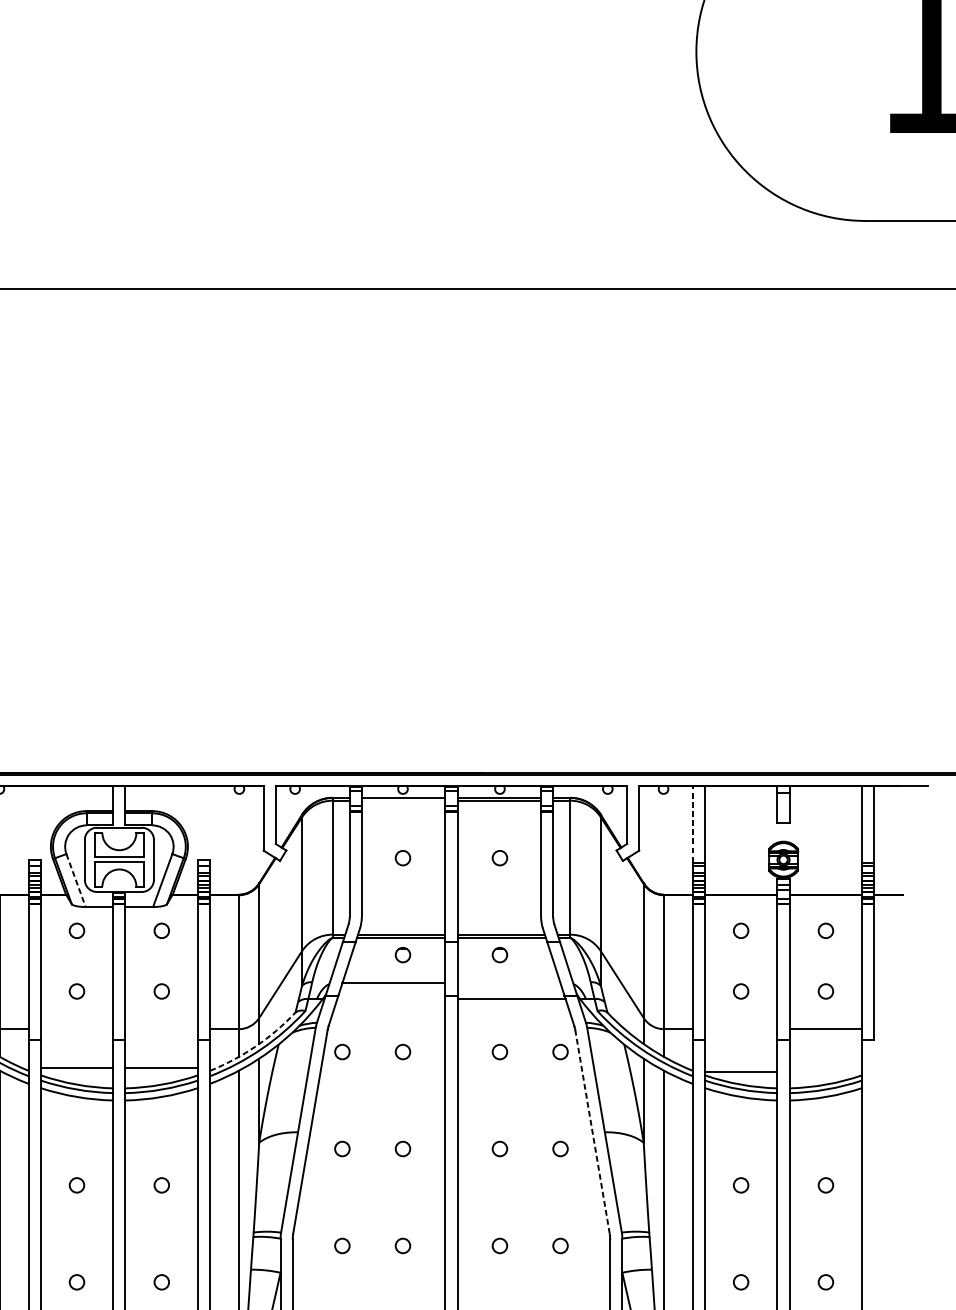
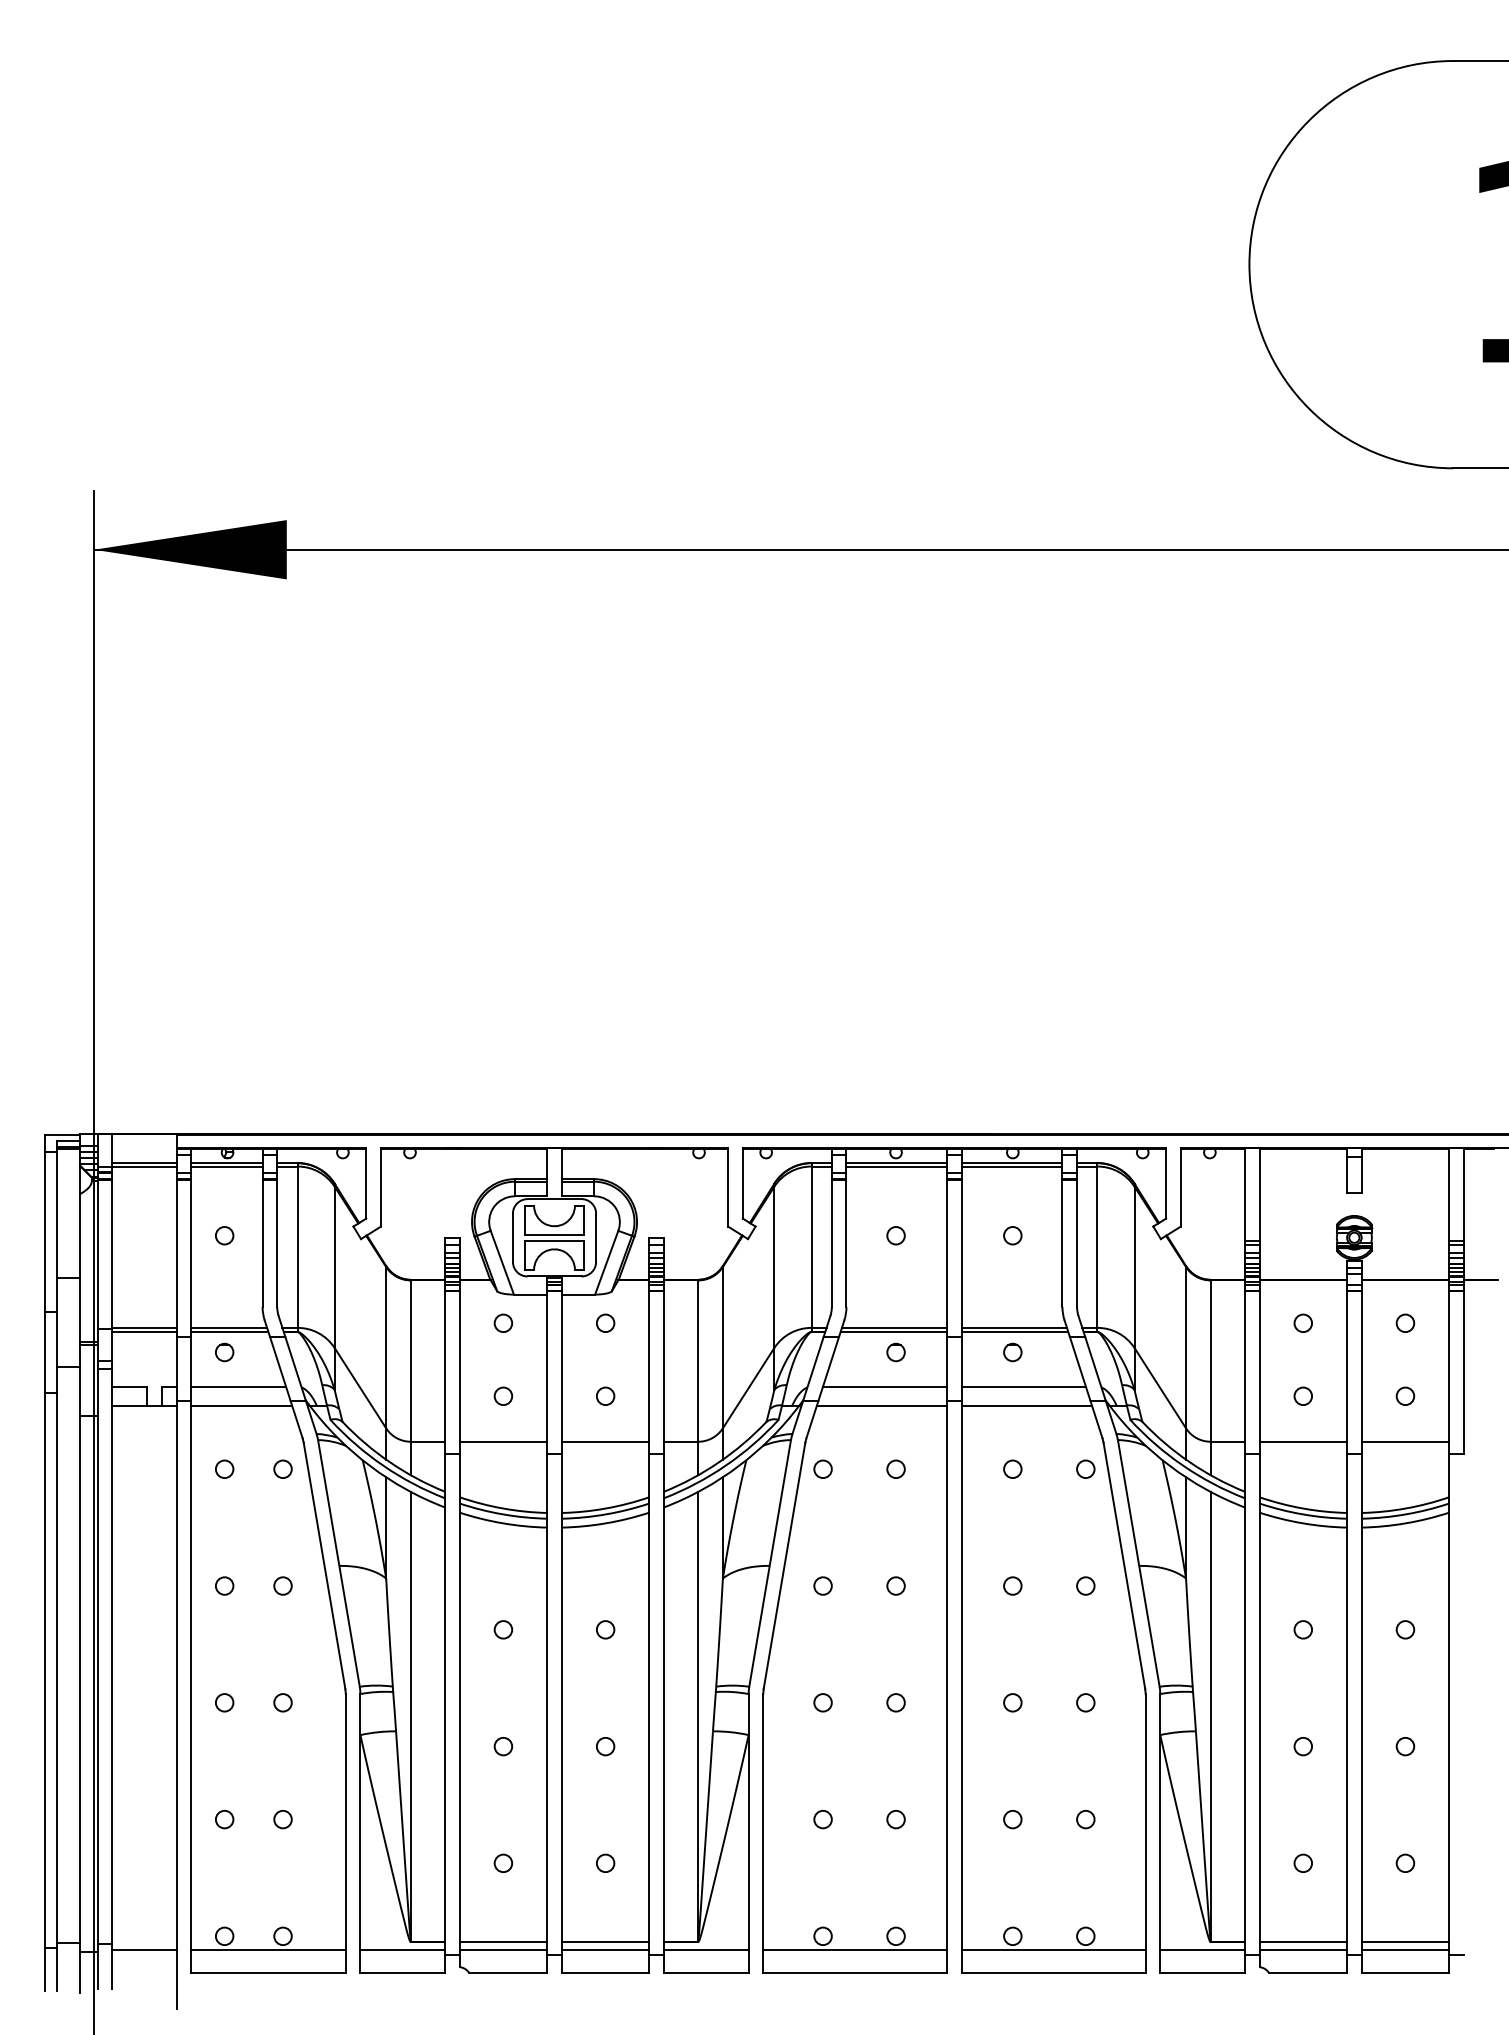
line: (403, 800) -> (896, 1166), added
line: (692, 823) -> (1244, 1194), dashed -> solid
line: (76, 880) -> (502, 1262), dashed -> solid
line: (508, 983) -> (1023, 1386), added
line: (390, 999) -> (881, 1405), added
arc: (255, 1046) -> (718, 1462), dashed -> solid
line: (77, 1068) -> (503, 1441), moved
line: (161, 1068) -> (605, 1441), moved
line: (741, 1071) -> (1303, 1441), moved
line: (592, 1132) -> (1124, 1566), dashed -> solid

